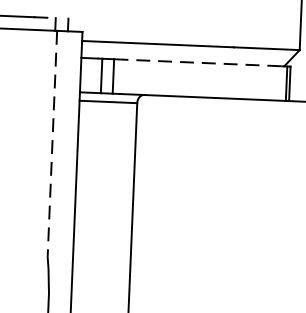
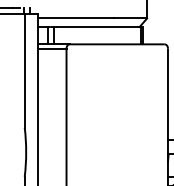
line: (200, 63) -> (97, 27), dashed -> solid
line: (51, 143) -> (24, 70), dashed -> solid

